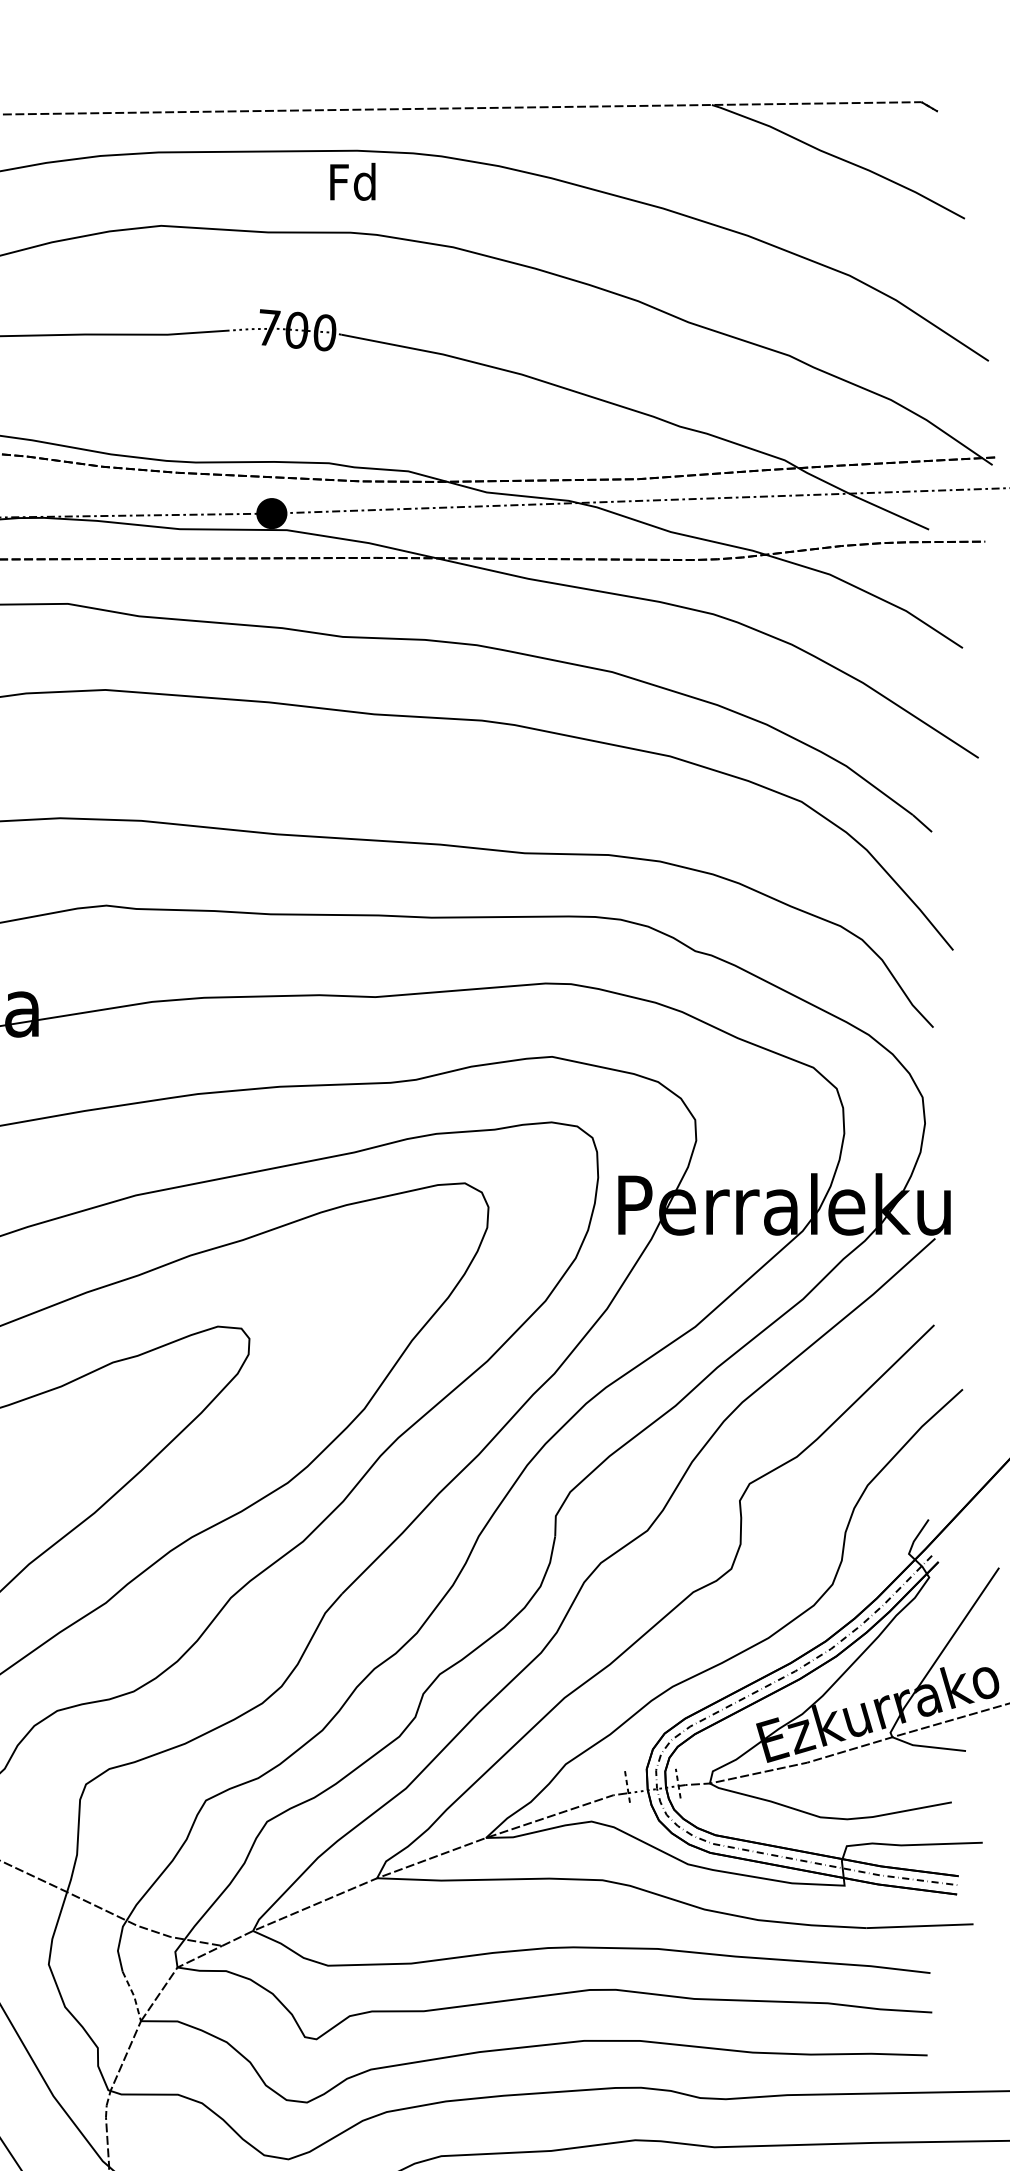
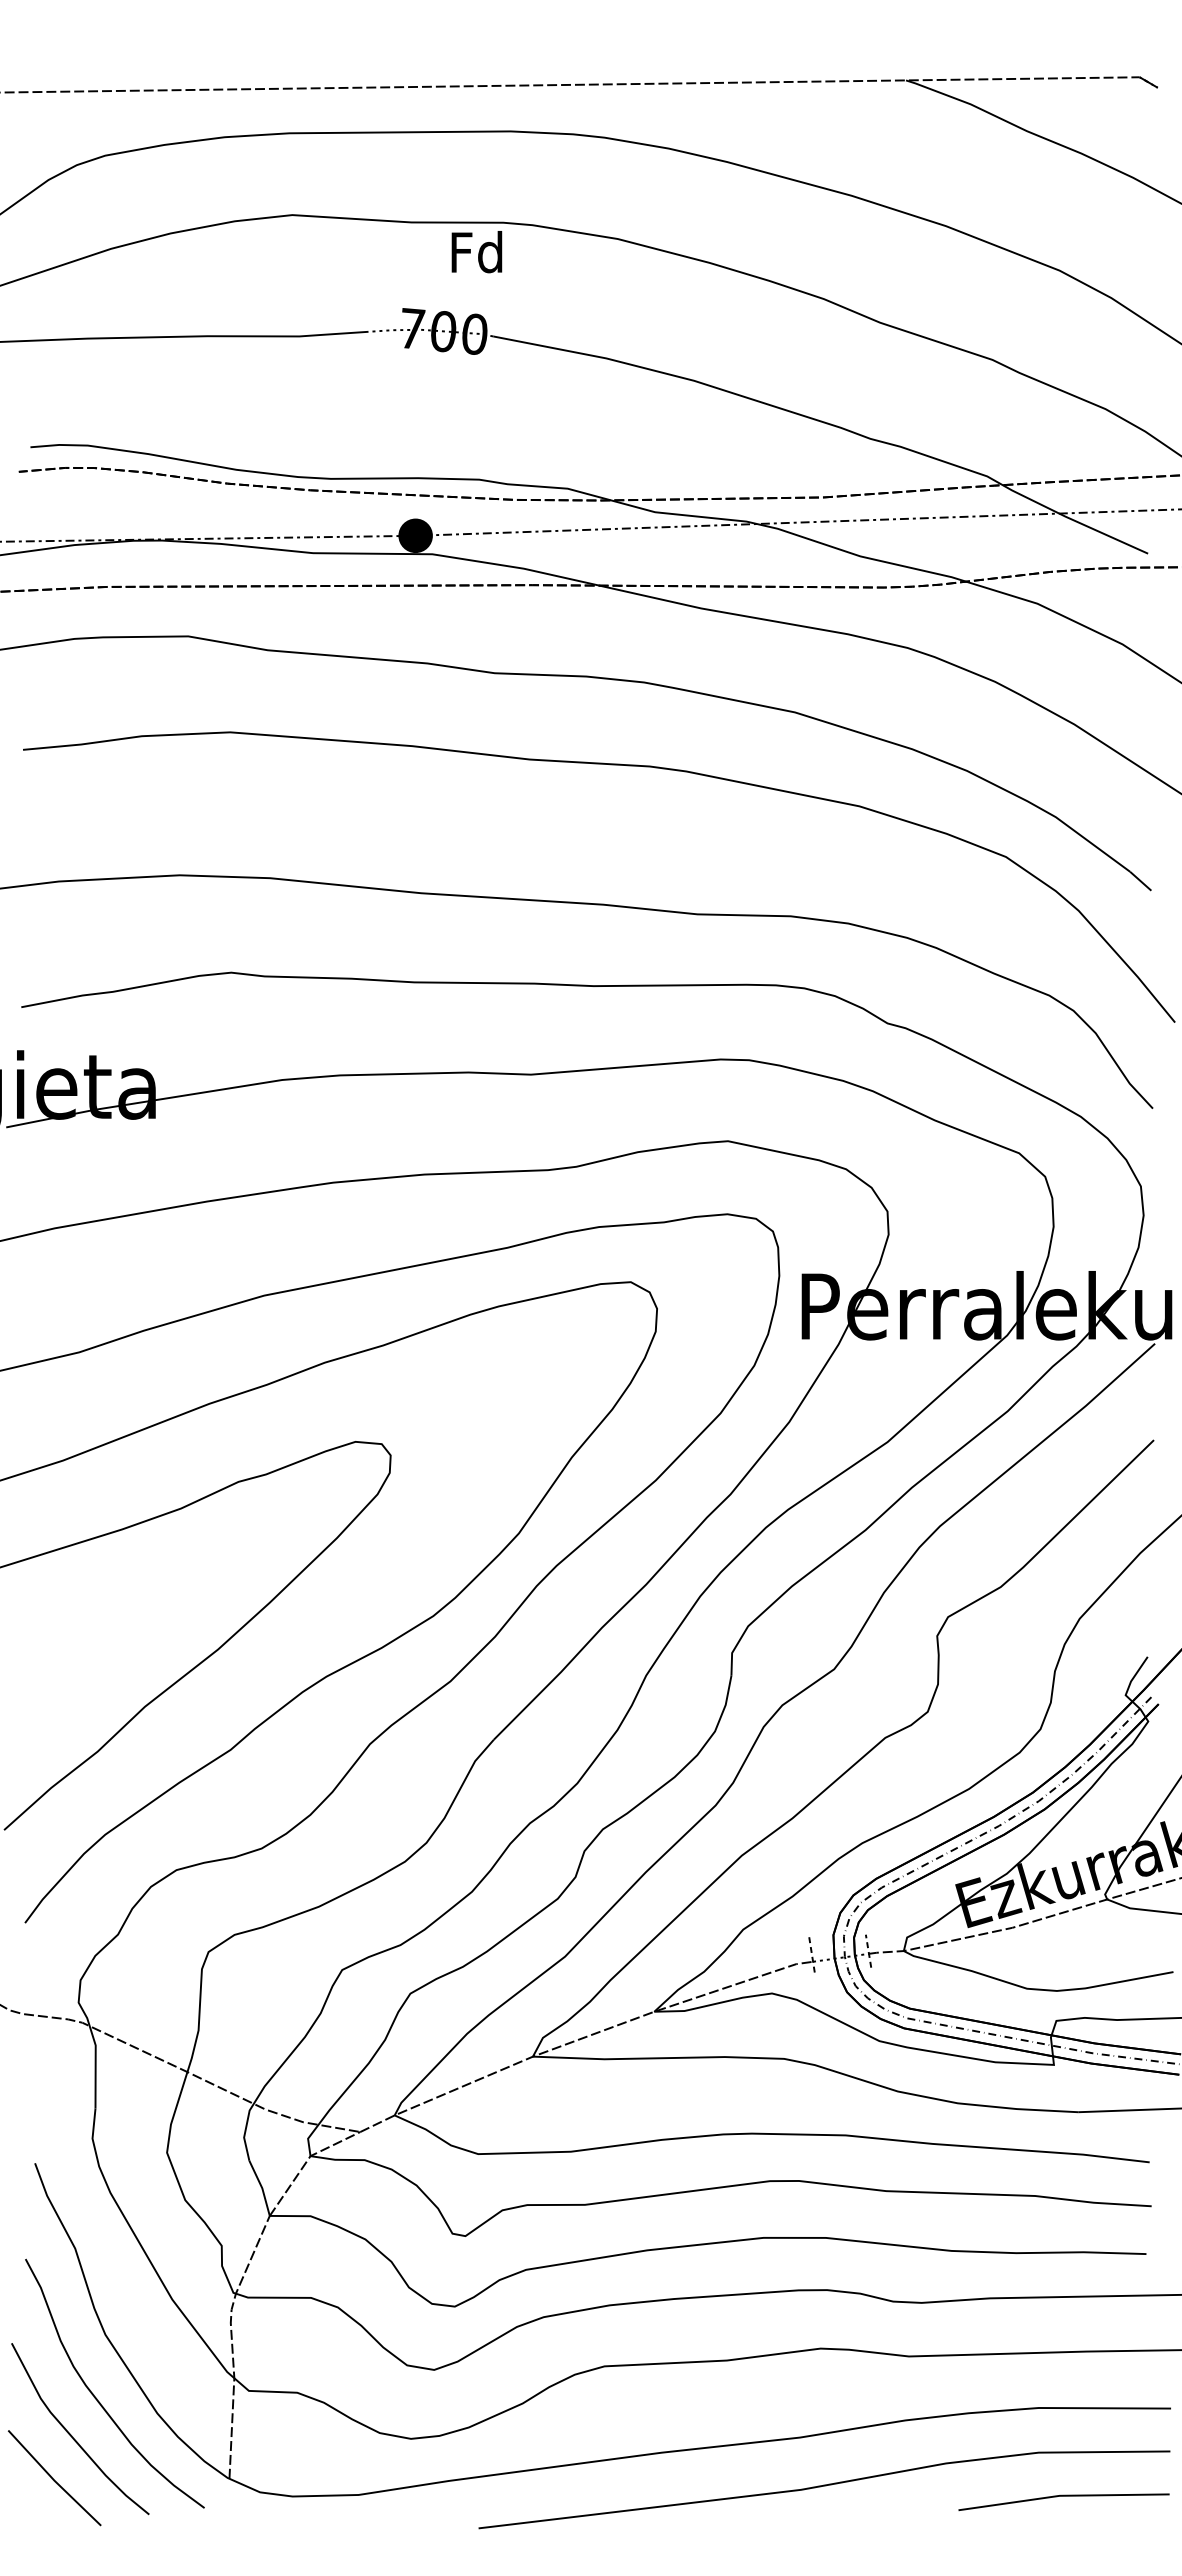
text: (352, 182) -> (476, 252), moved
line: (134, 1996) -> (262, 2188), dashed -> solid

